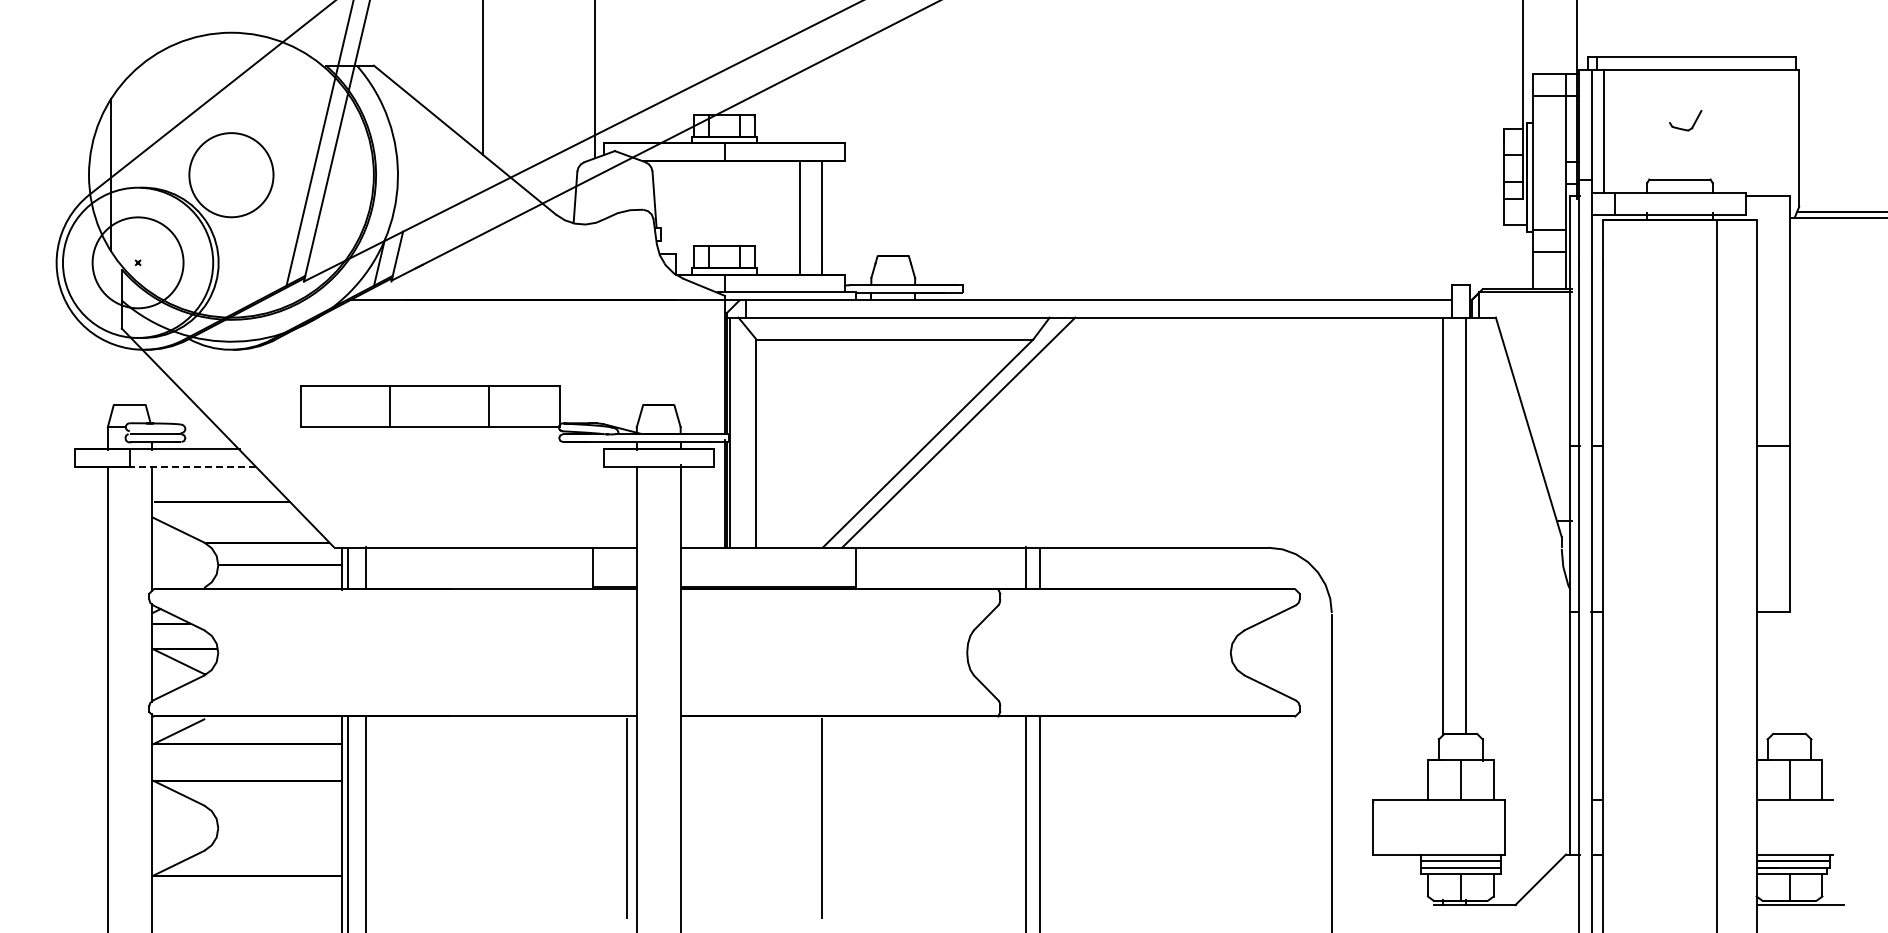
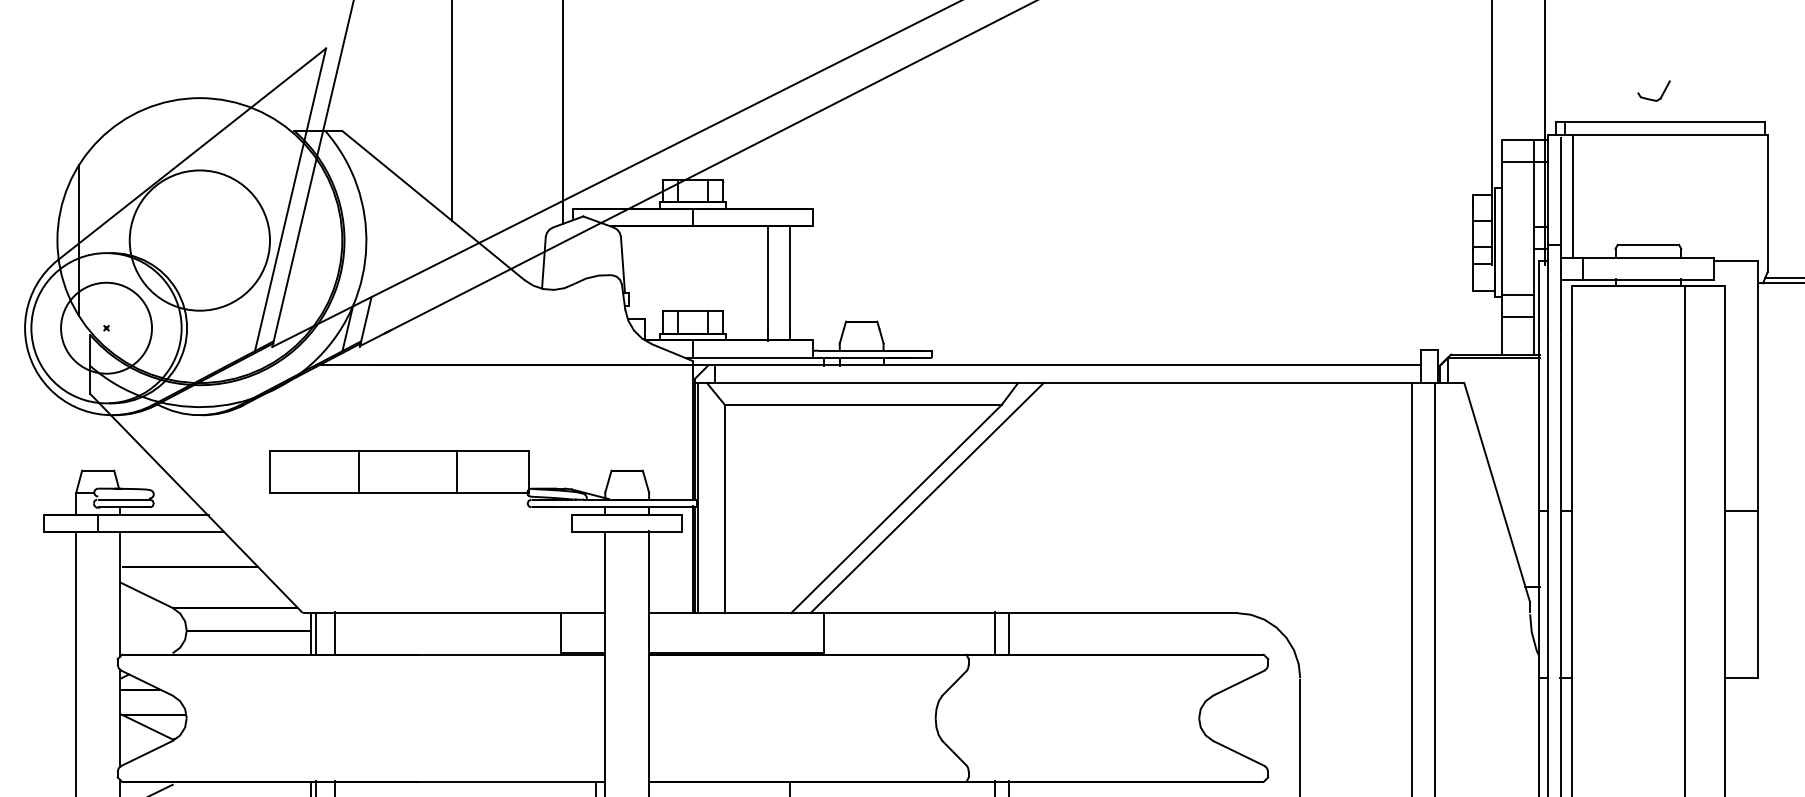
part: (1684, 128) -> (1652, 98), moved
circle: (231, 175) -> (199, 240), size x1.67
line: (192, 466) -> (160, 531), dashed -> solid

